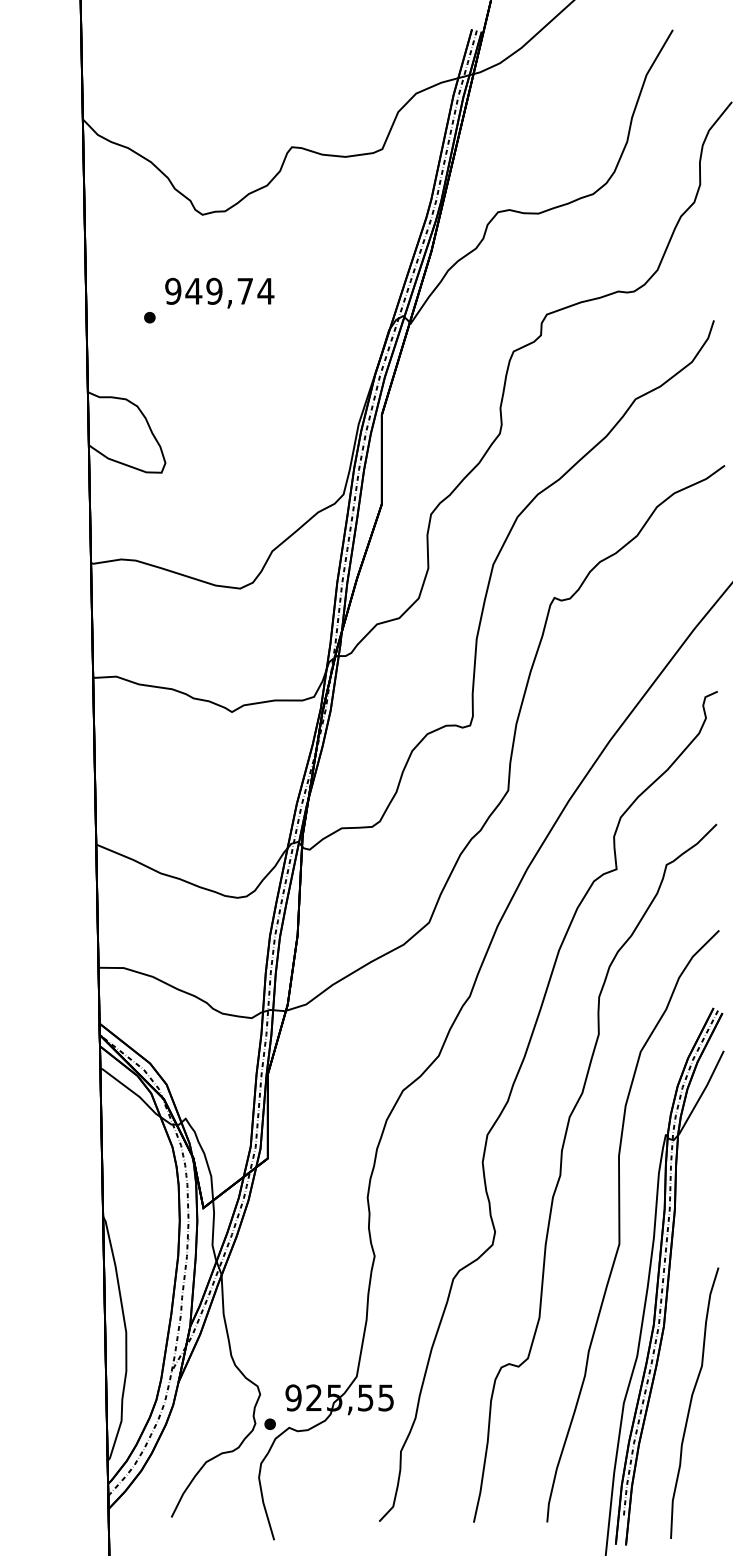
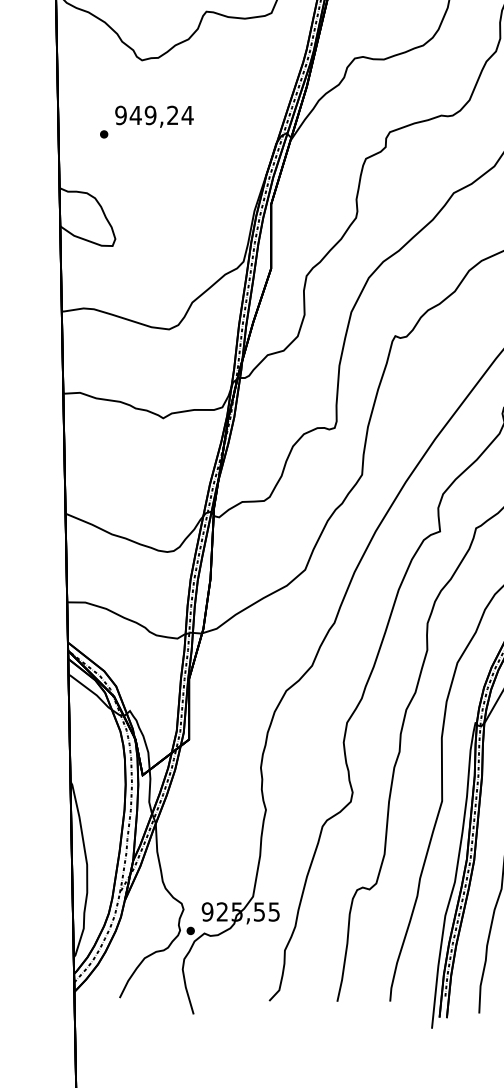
text: (244, 290) -> (172, 114), 949,74 -> 949,24

